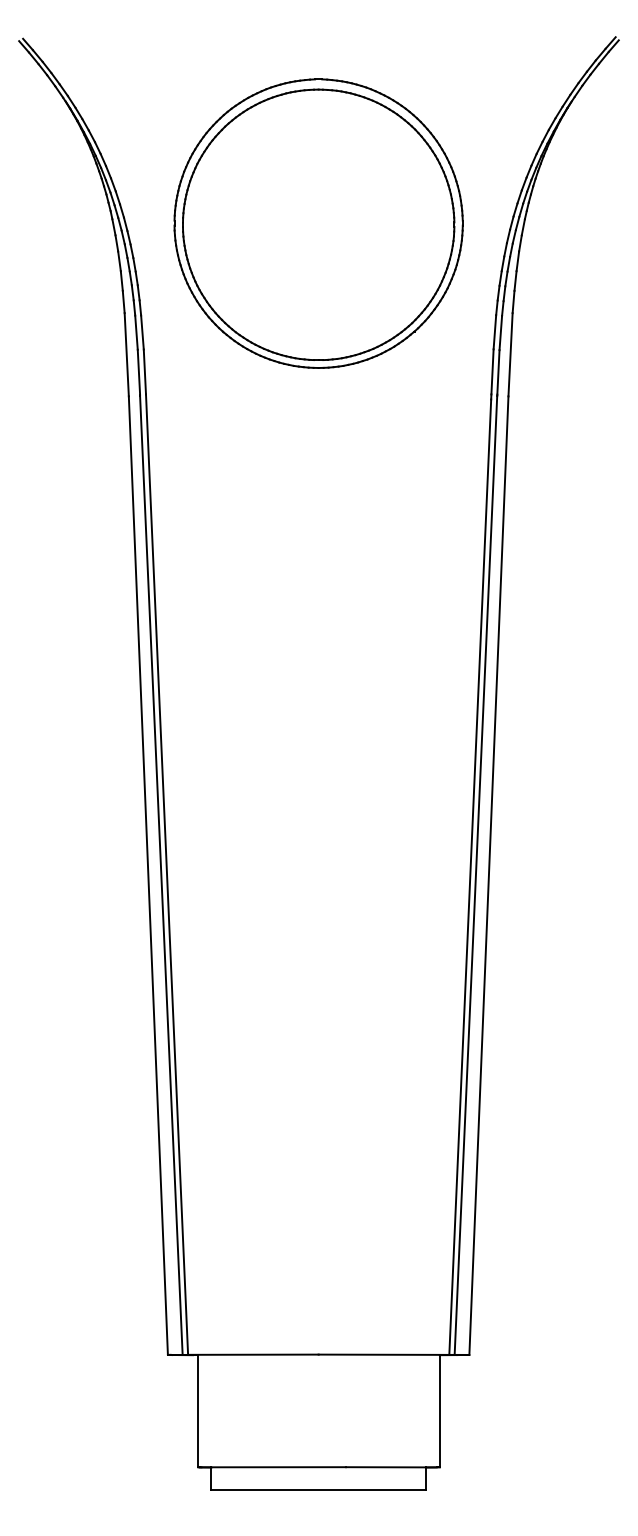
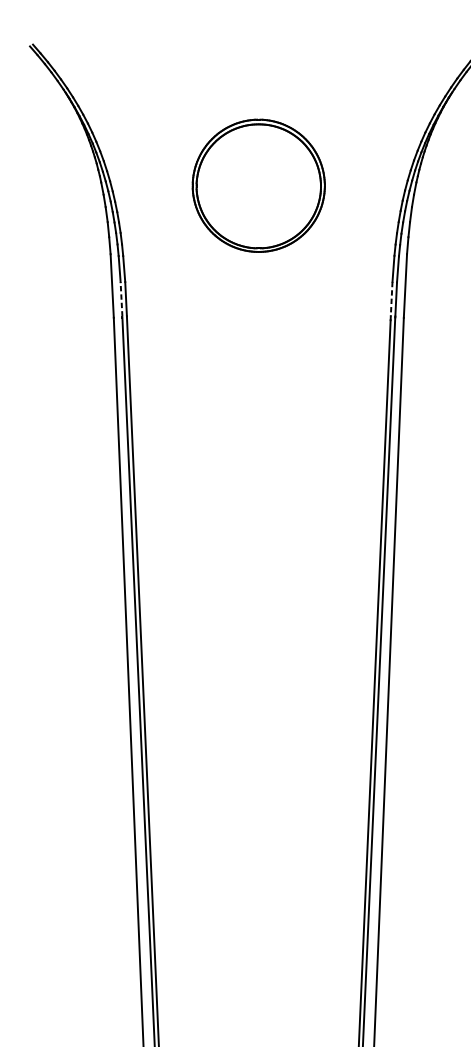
part: (318, 223) -> (258, 185), size x0.6
line: (138, 371) -> (121, 298), solid -> dashed
line: (492, 371) -> (391, 298), solid -> dashed

